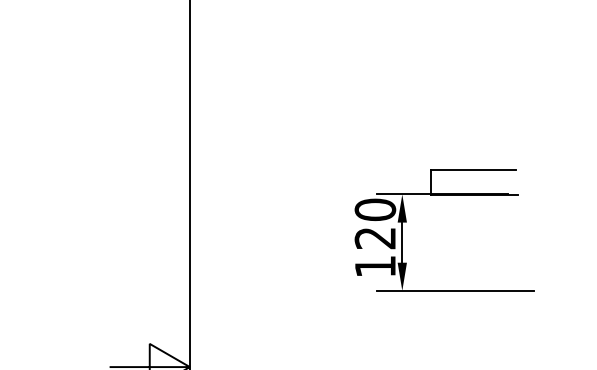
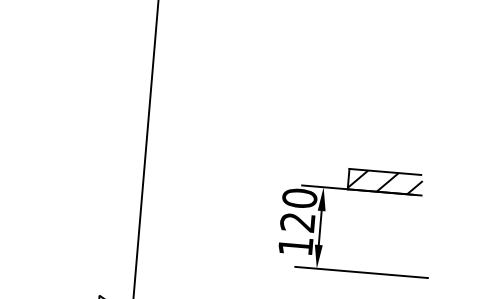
hatch: (474, 182) -> (385, 182), added

